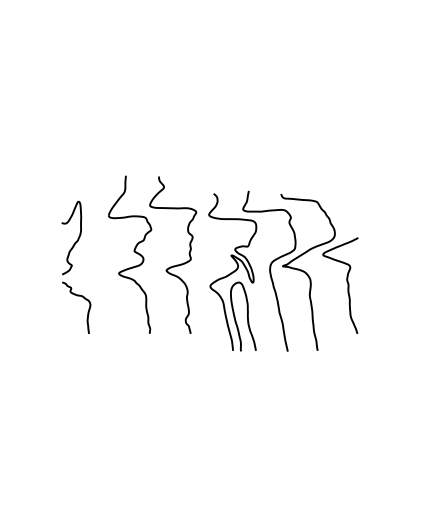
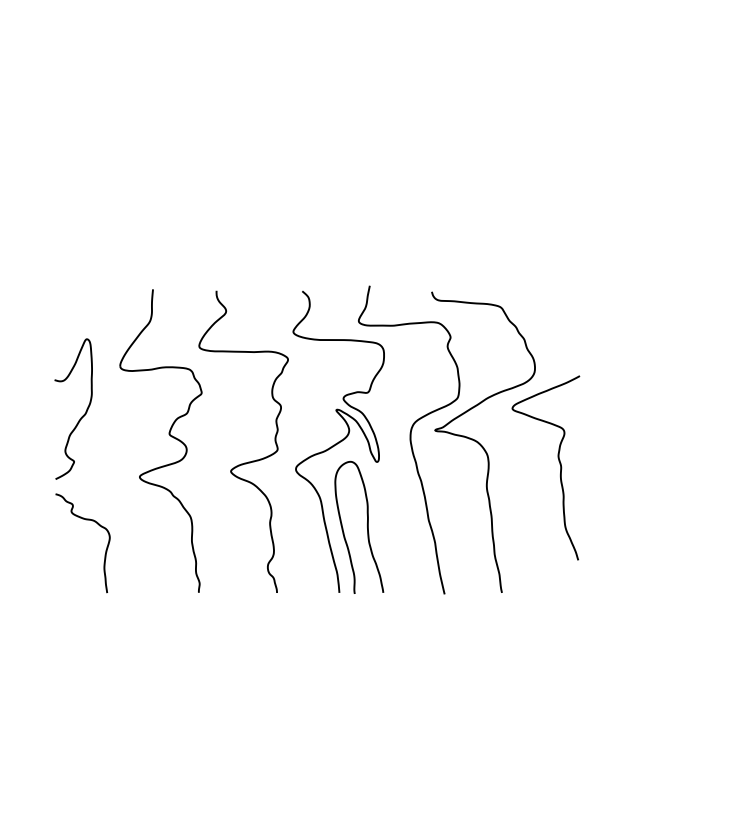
part: (76, 266) -> (83, 463), moved
part: (283, 270) -> (436, 438), moved

